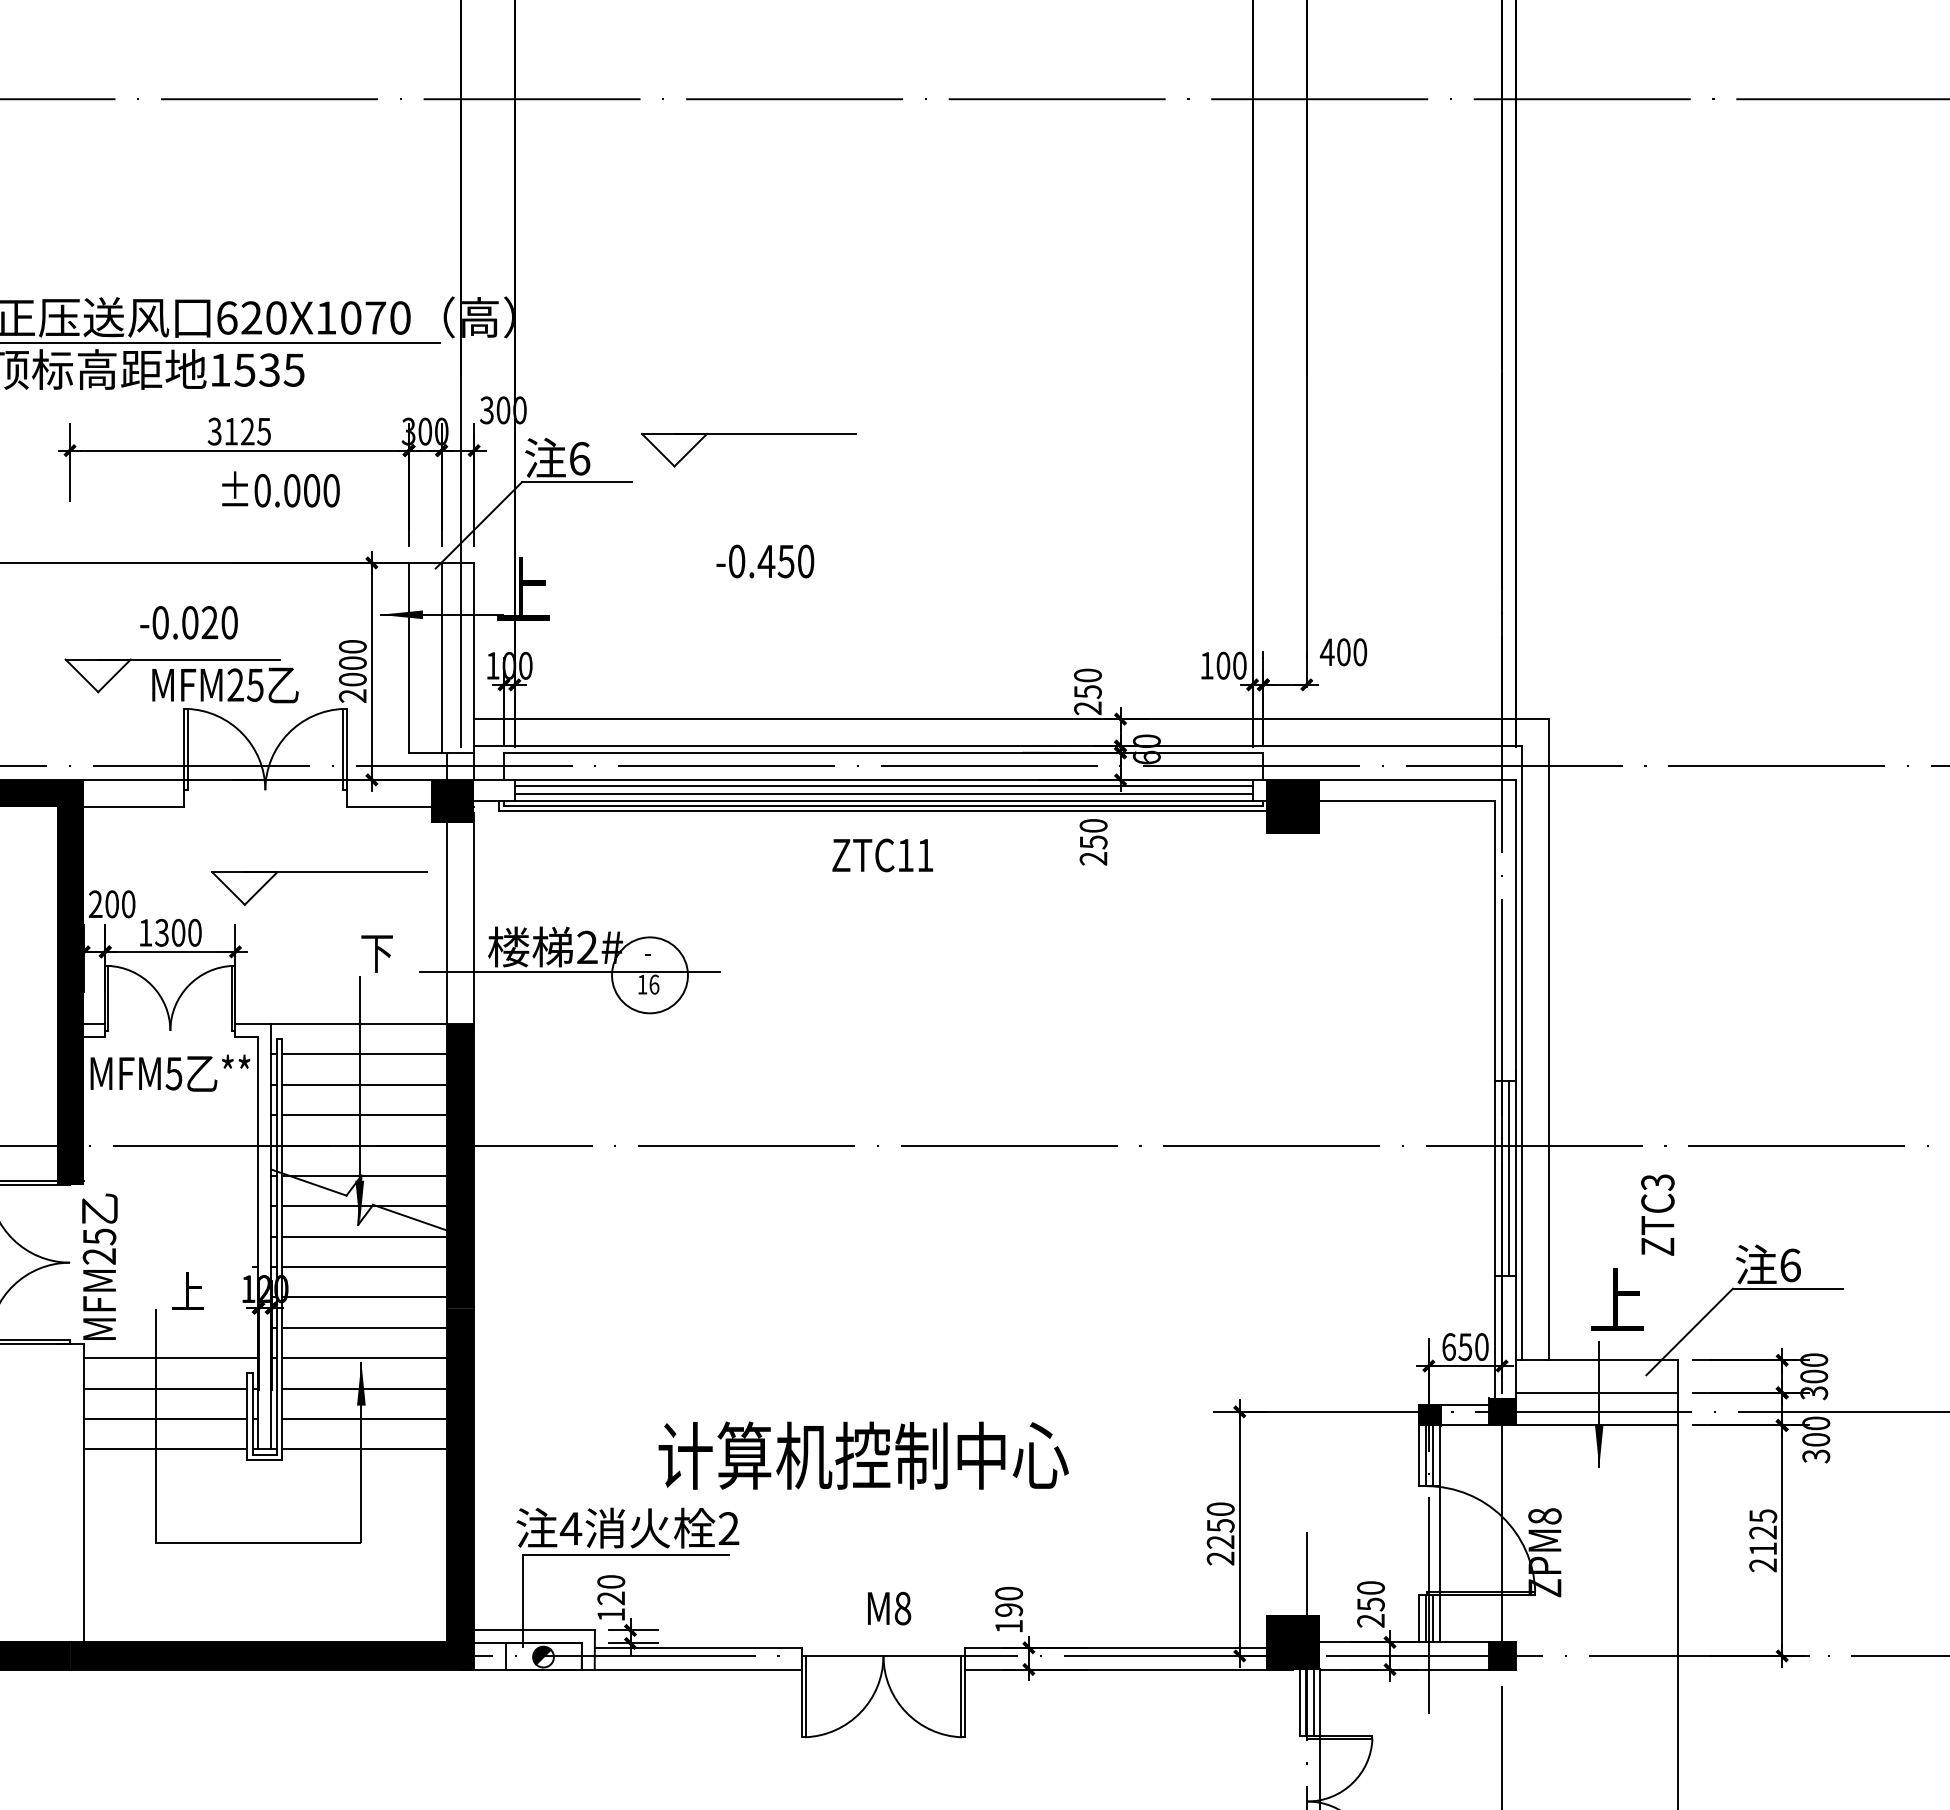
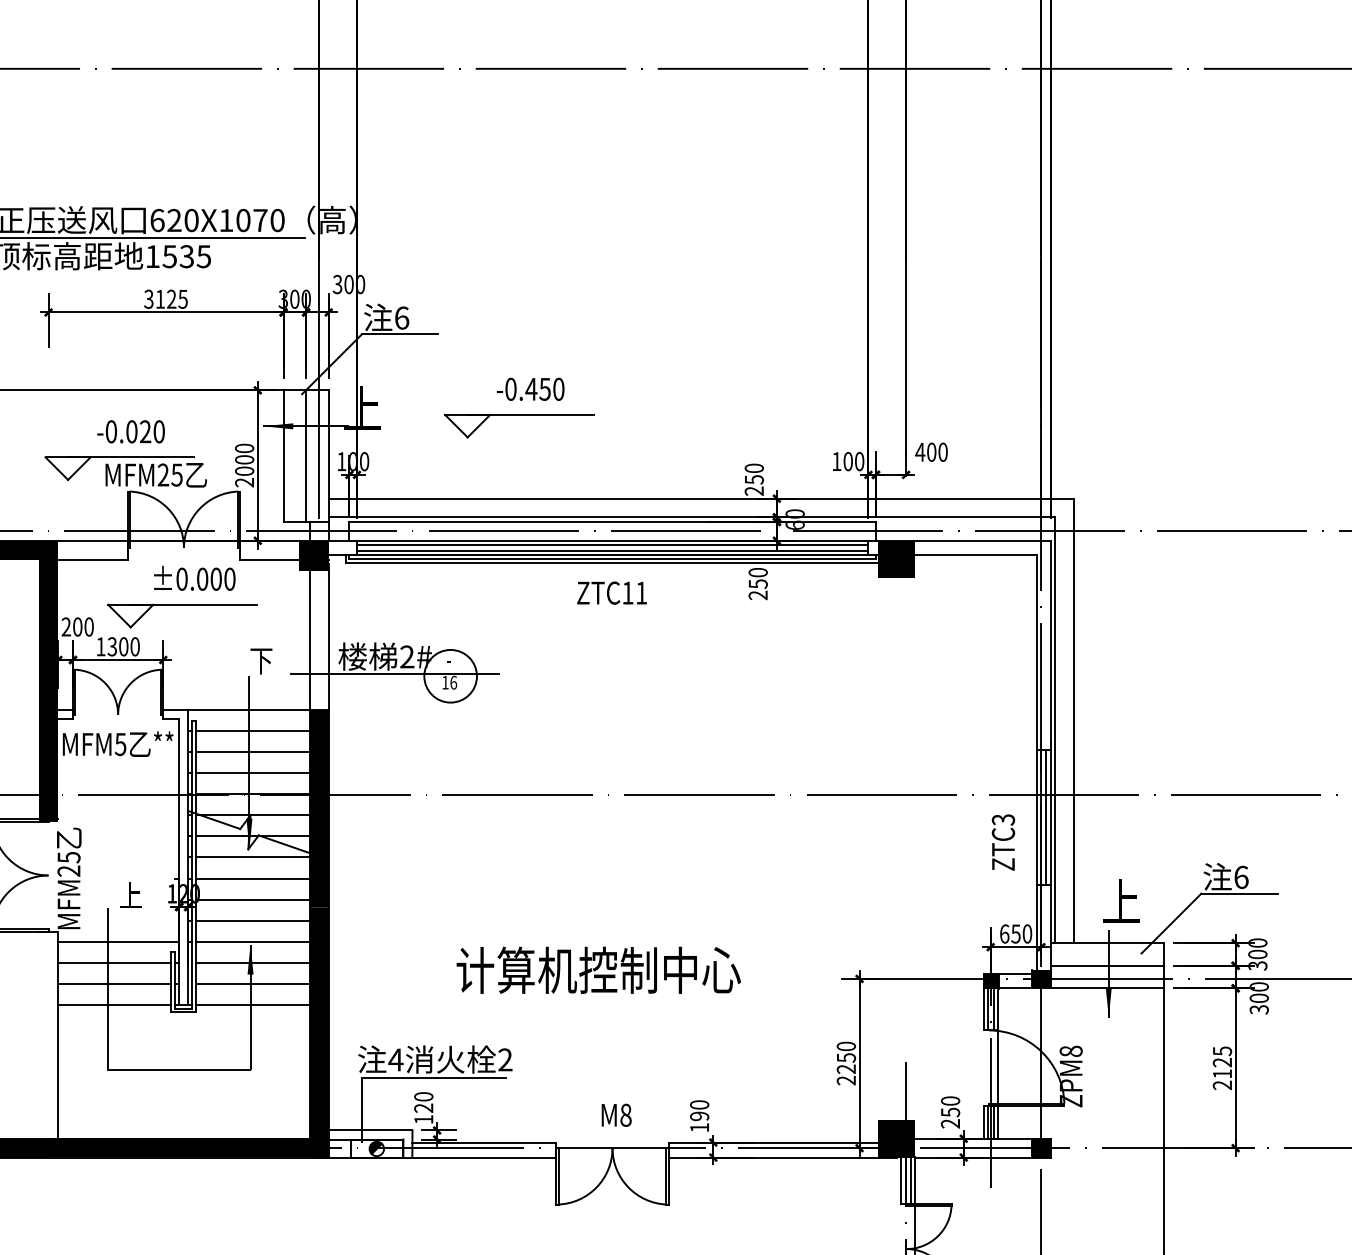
part: (749, 434) -> (519, 415), moved
text: (280, 488) -> (194, 577), moved
part: (319, 873) -> (182, 605), moved
text: (1657, 1215) -> (1003, 842), moved
text: (863, 1454) -> (598, 969), moved

